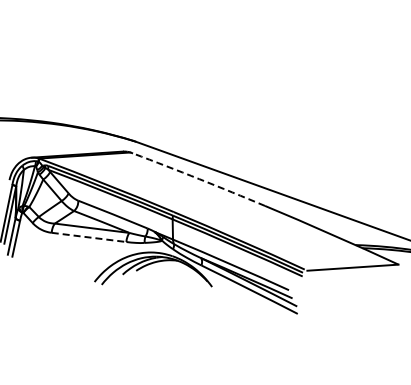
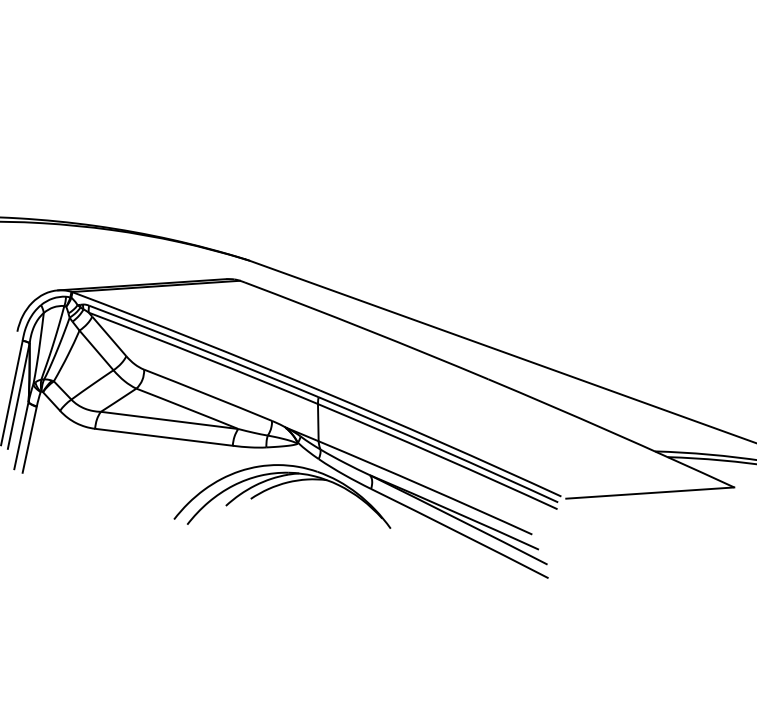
arc: (199, 179) -> (367, 330), dashed -> solid
line: (89, 237) -> (164, 437), dashed -> solid

